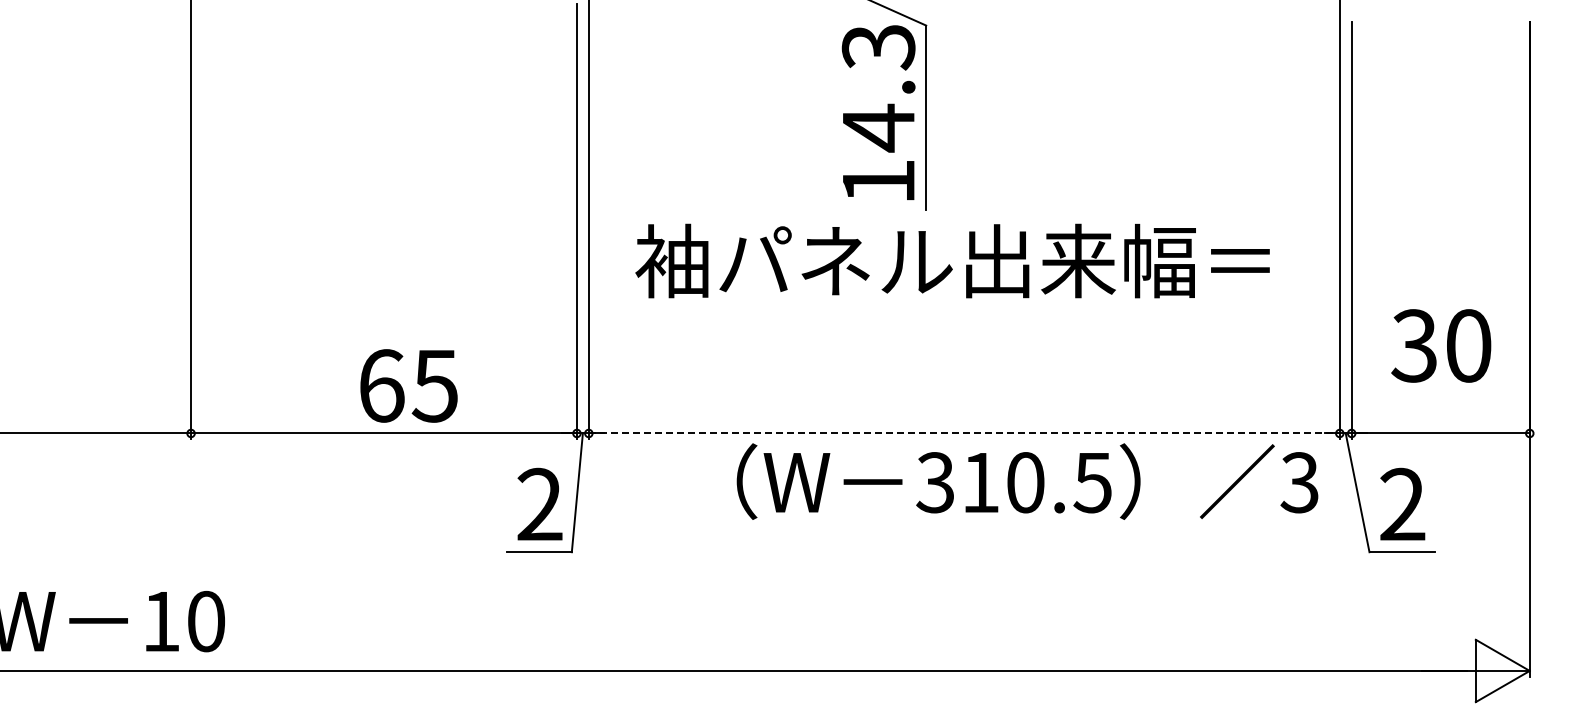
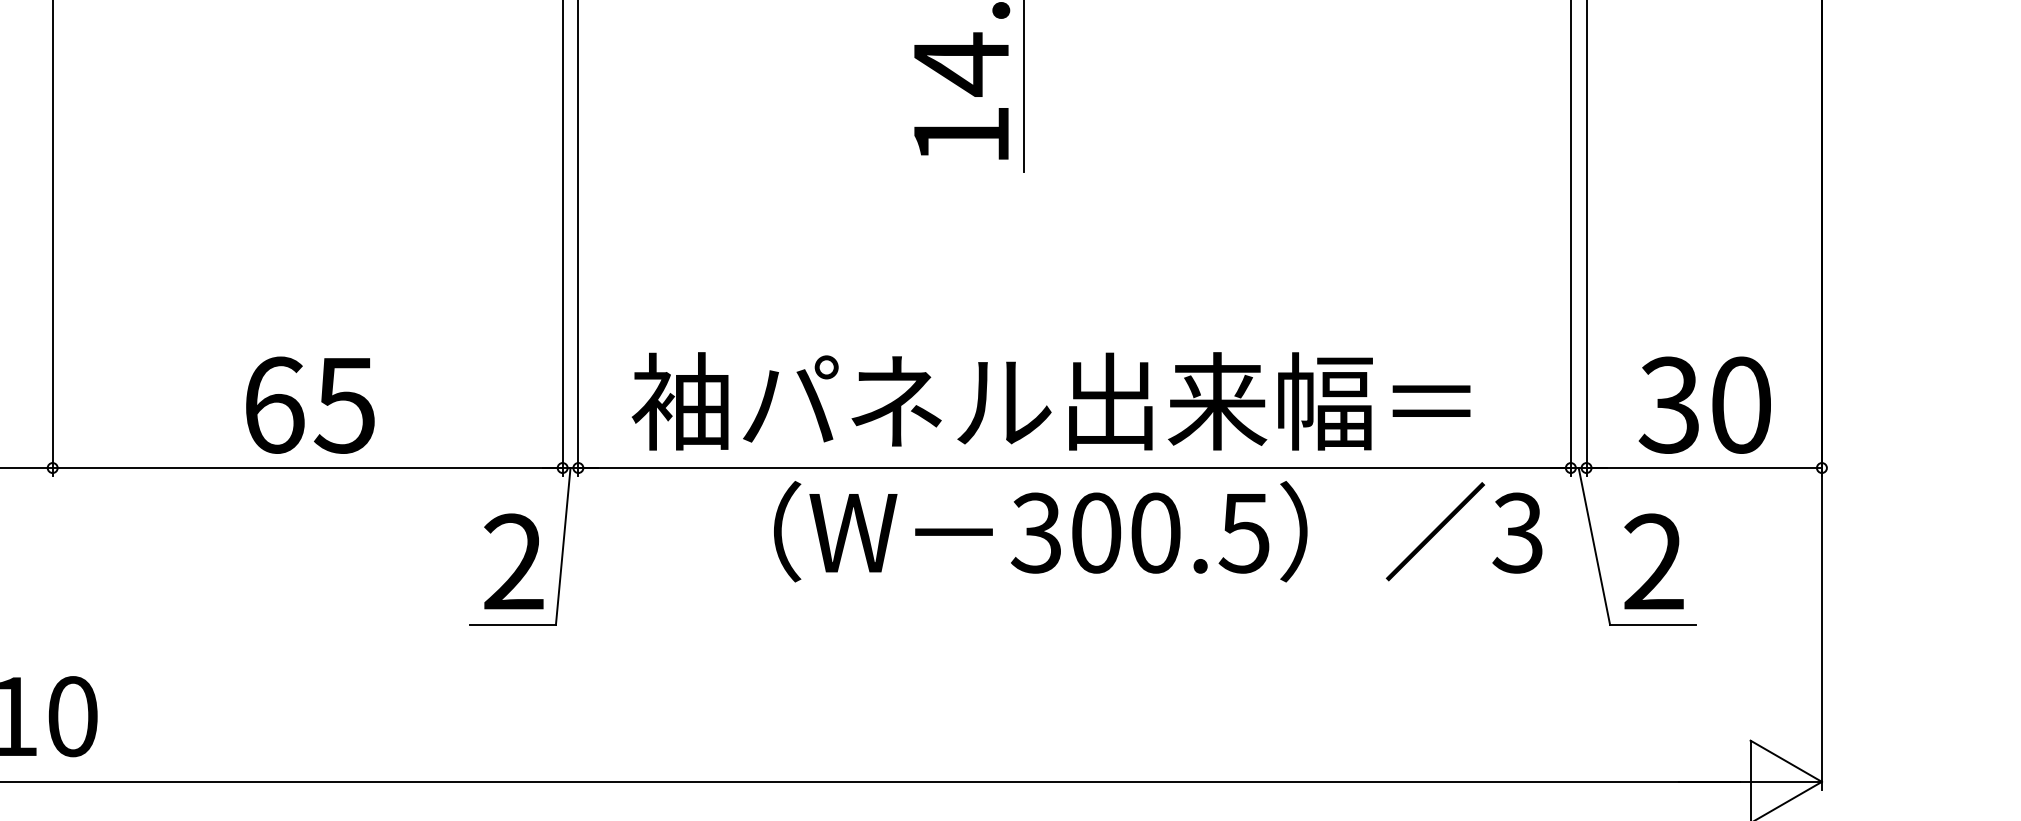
text: (952, 260) -> (1051, 400), moved
text: (1441, 345) -> (1705, 404), moved
text: (408, 385) -> (309, 404), moved
line: (964, 433) -> (1074, 468), dashed -> solid
text: (980, 482) -> (1096, 532), 310.5 -> 300.5

